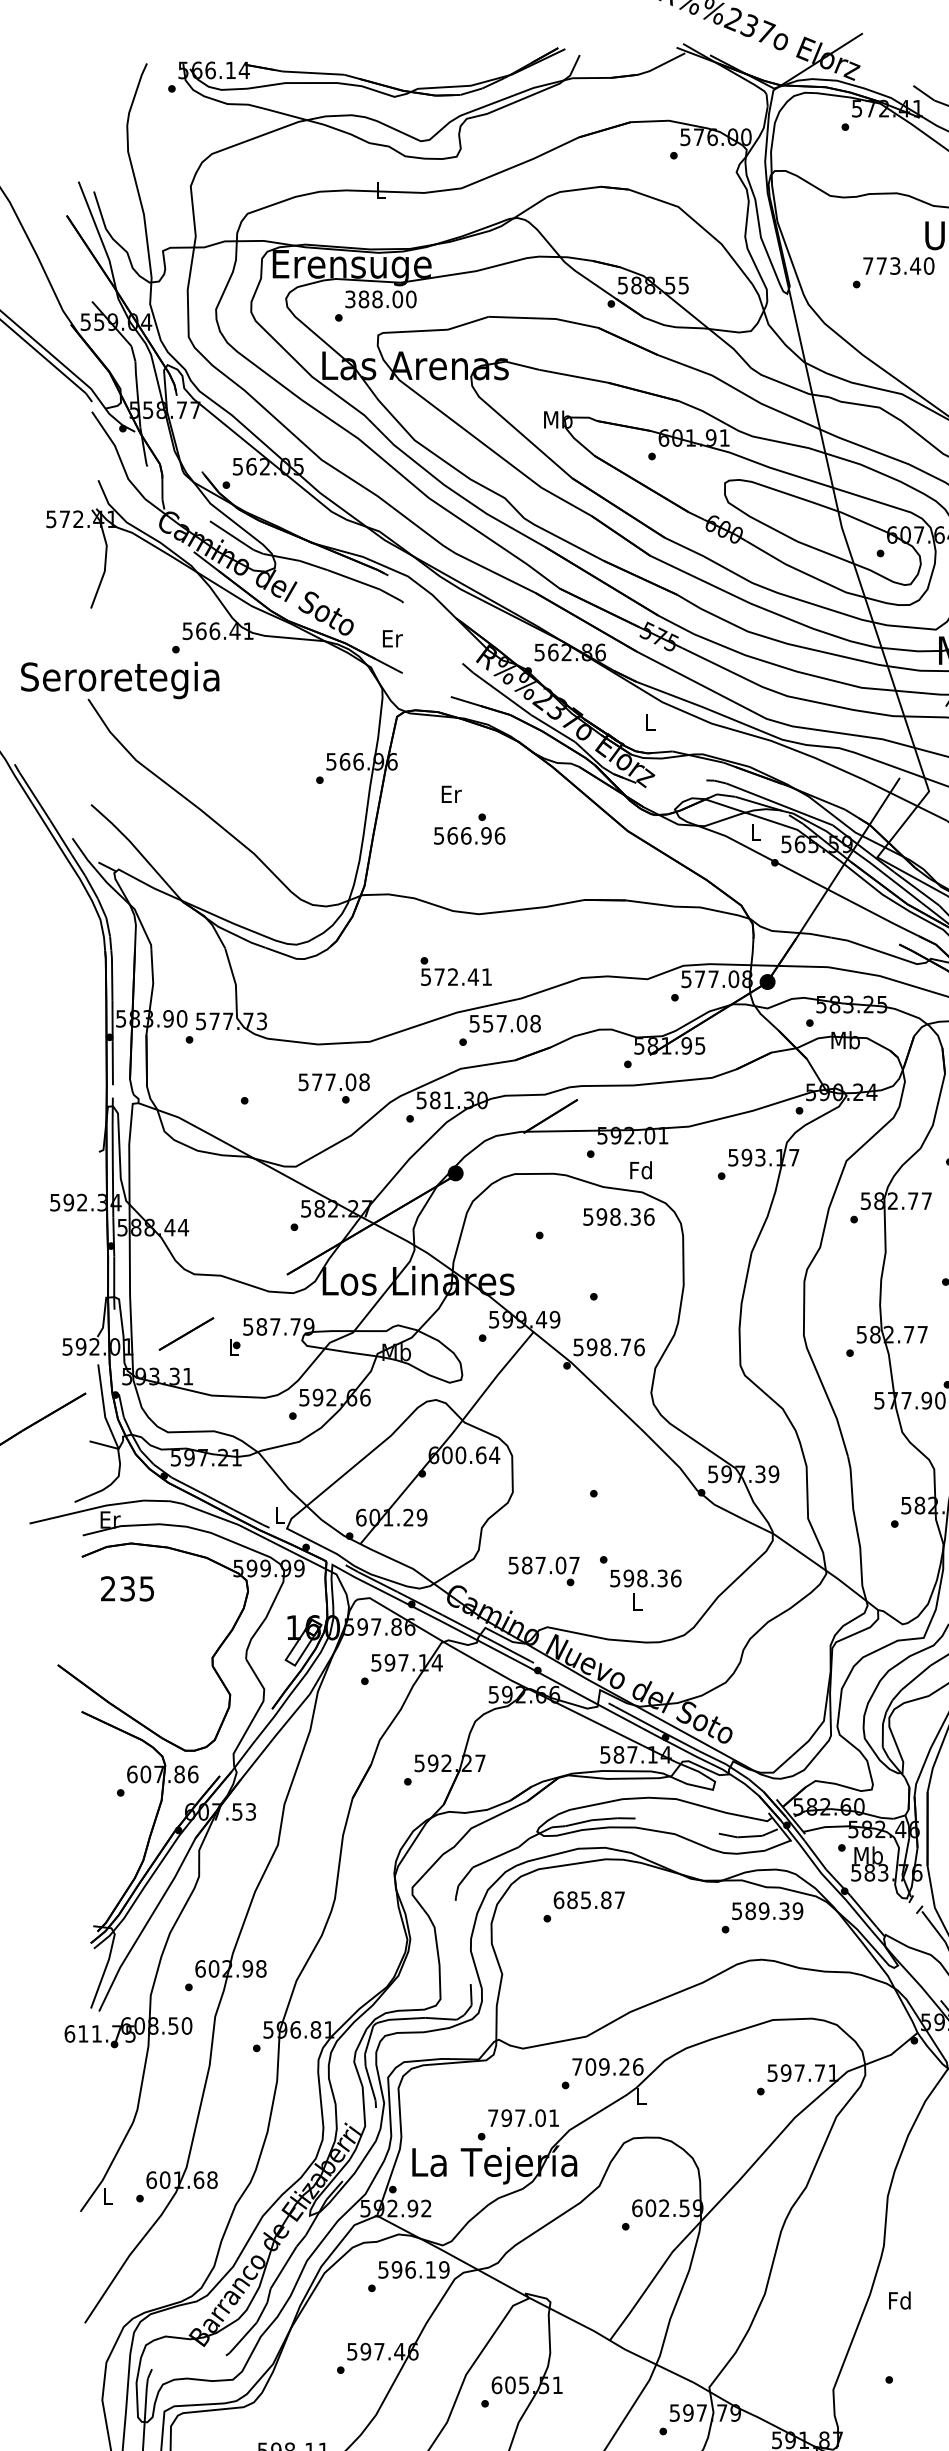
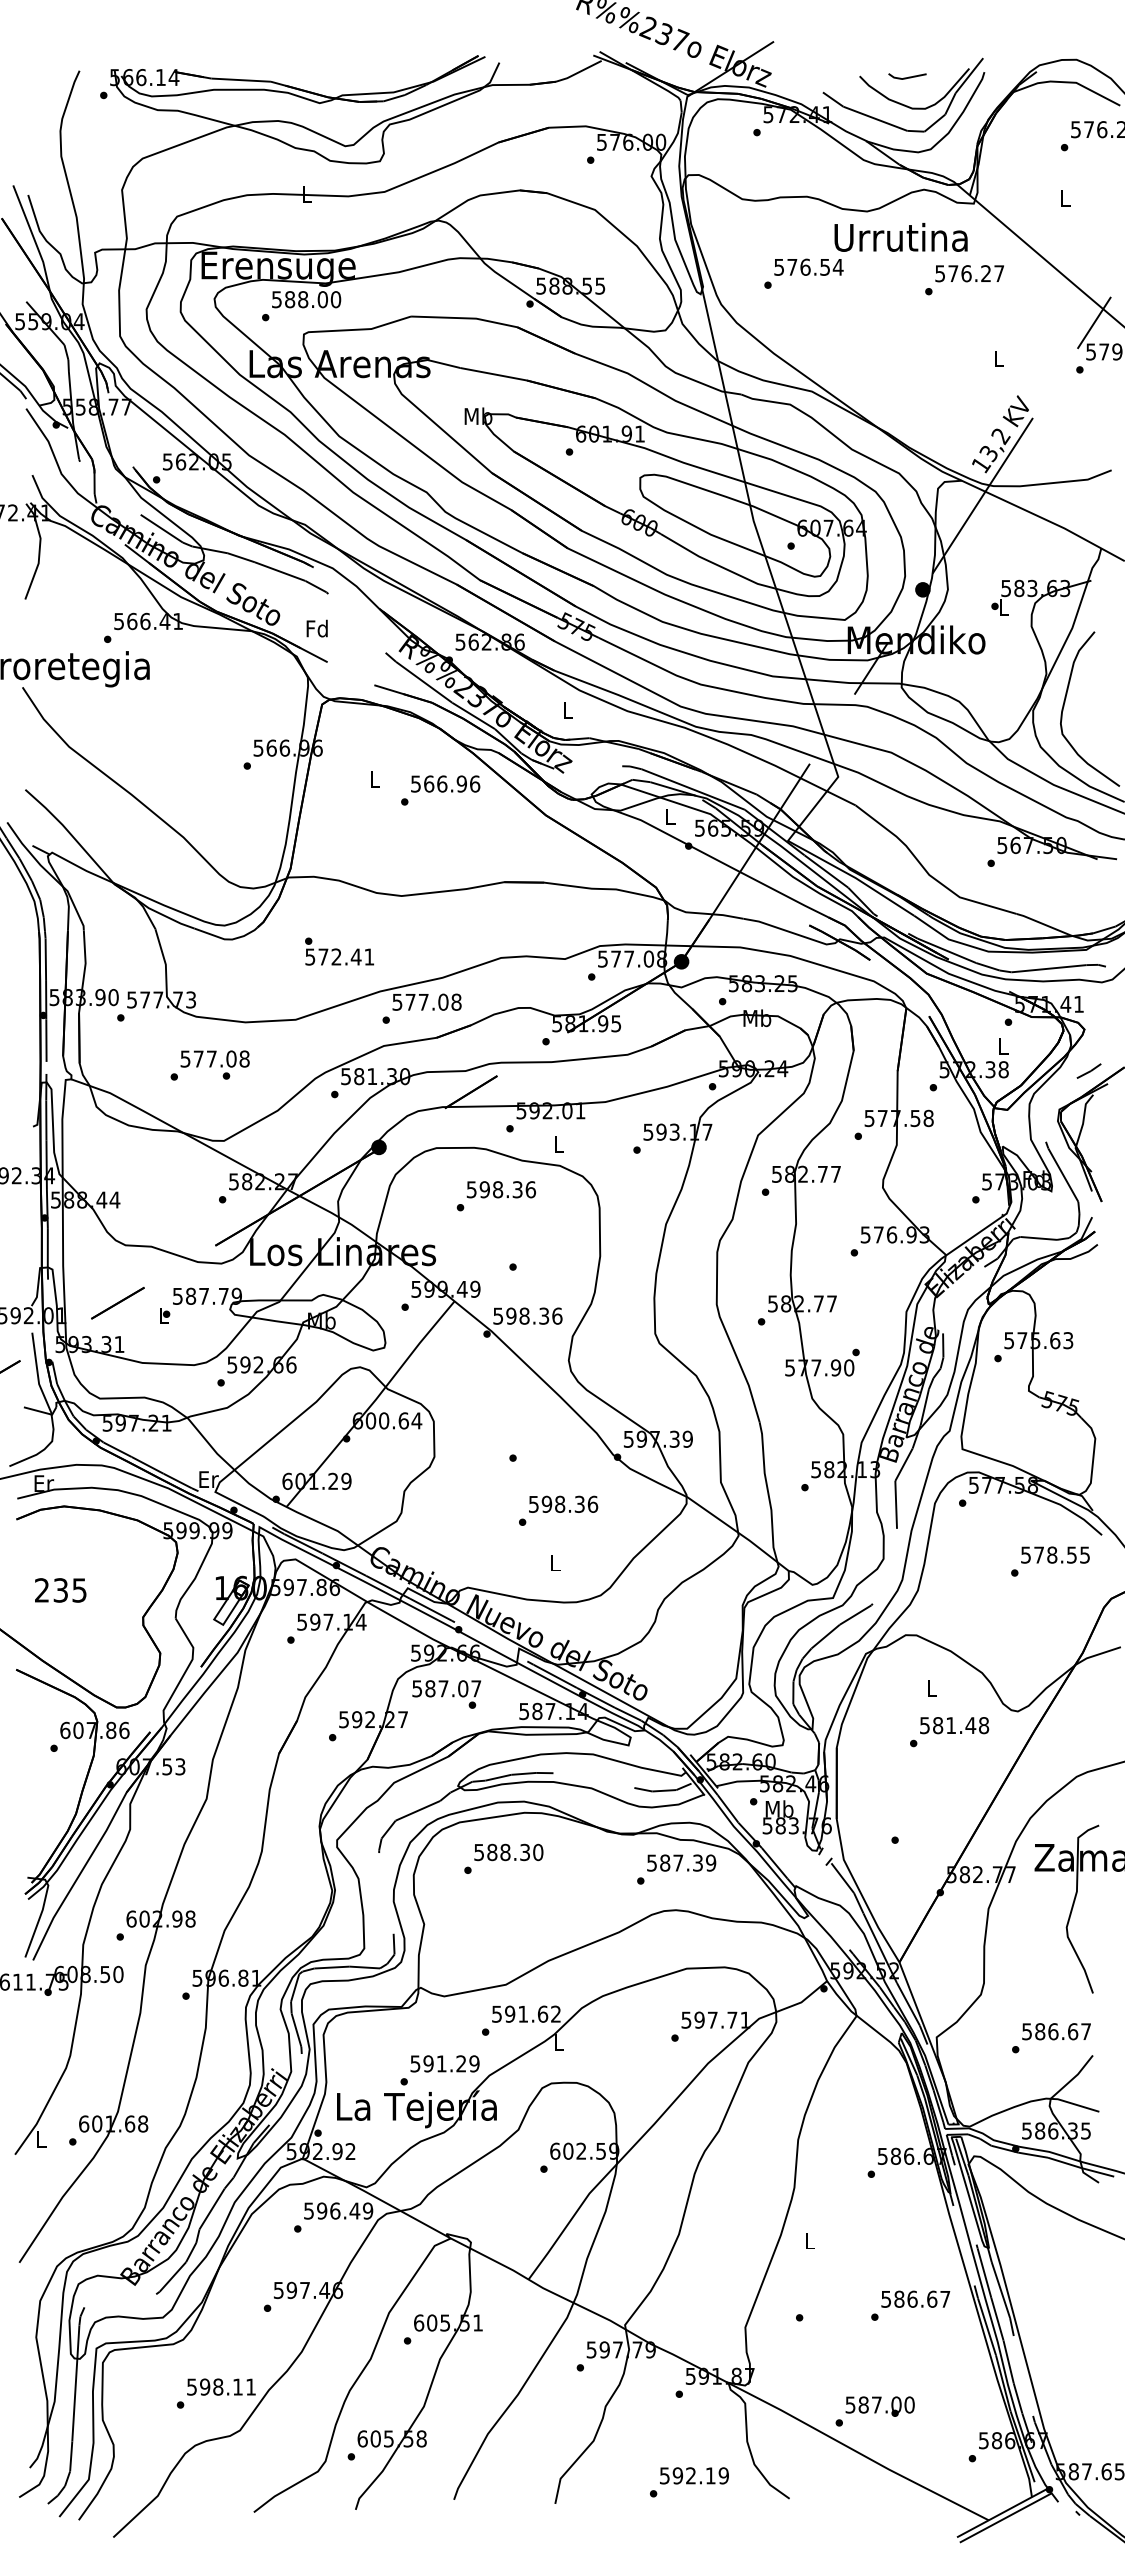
text: (898, 265) -> (808, 266), 773.40 -> 576.54
text: (349, 299) -> (276, 299), 388.00 -> 588.00
text: (391, 638) -> (316, 628), Er -> Fd
text: (451, 794) -> (374, 779), Er -> L
text: (469, 835) -> (445, 783), moved
text: (456, 971) -> (339, 951), moved
text: (488, 1023) -> (410, 1002), 557.08 -> 577.08
text: (333, 1087) -> (214, 1064), moved
text: (640, 1170) -> (558, 1144), Fd -> L
text: (618, 1216) -> (500, 1189), moved
text: (626, 1346) -> (544, 1315), 598.76 -> 598.36
text: (279, 1515) -> (208, 1479), L -> Er
text: (543, 1571) -> (446, 1694), moved
text: (645, 1577) -> (563, 1503), moved
text: (127, 1588) -> (60, 1590), moved
text: (589, 1900) -> (508, 1852), 685.87 -> 588.30
text: (764, 1910) -> (678, 1862), 589.39 -> 587.39
text: (607, 2066) -> (526, 2013), 709.26 -> 591.62
text: (523, 2117) -> (444, 2063), 797.01 -> 591.29
text: (430, 2269) -> (354, 2210), 596.19 -> 596.49
text: (899, 2300) -> (809, 2240), Fd -> L

